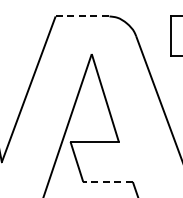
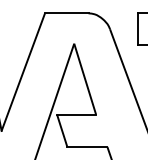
line: (82, 16) -> (66, 13), dashed -> solid
line: (108, 182) -> (87, 147), dashed -> solid

